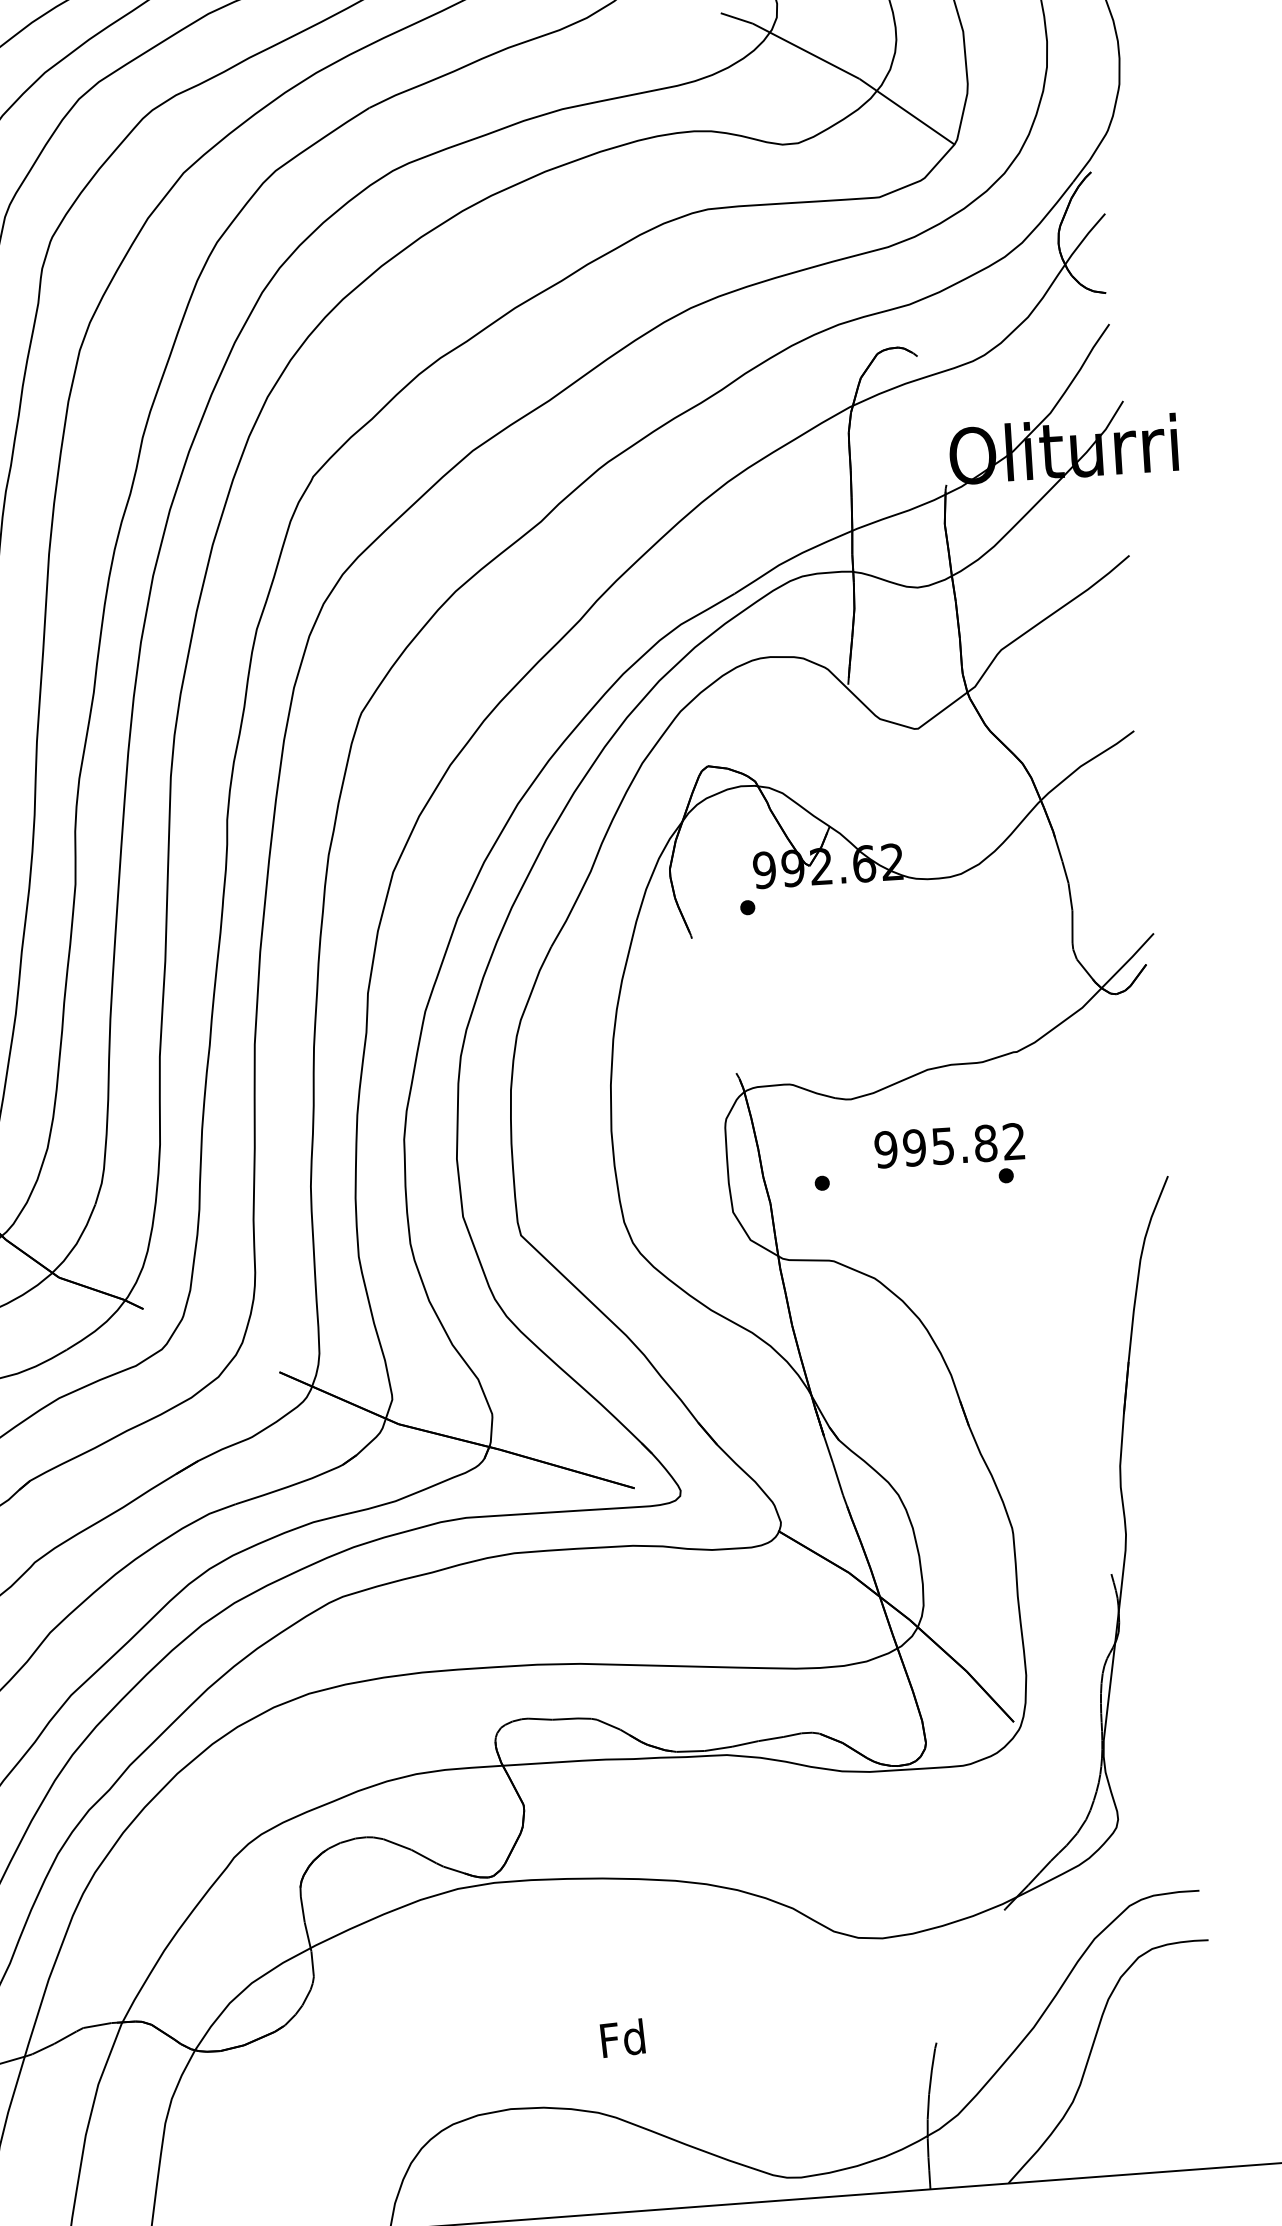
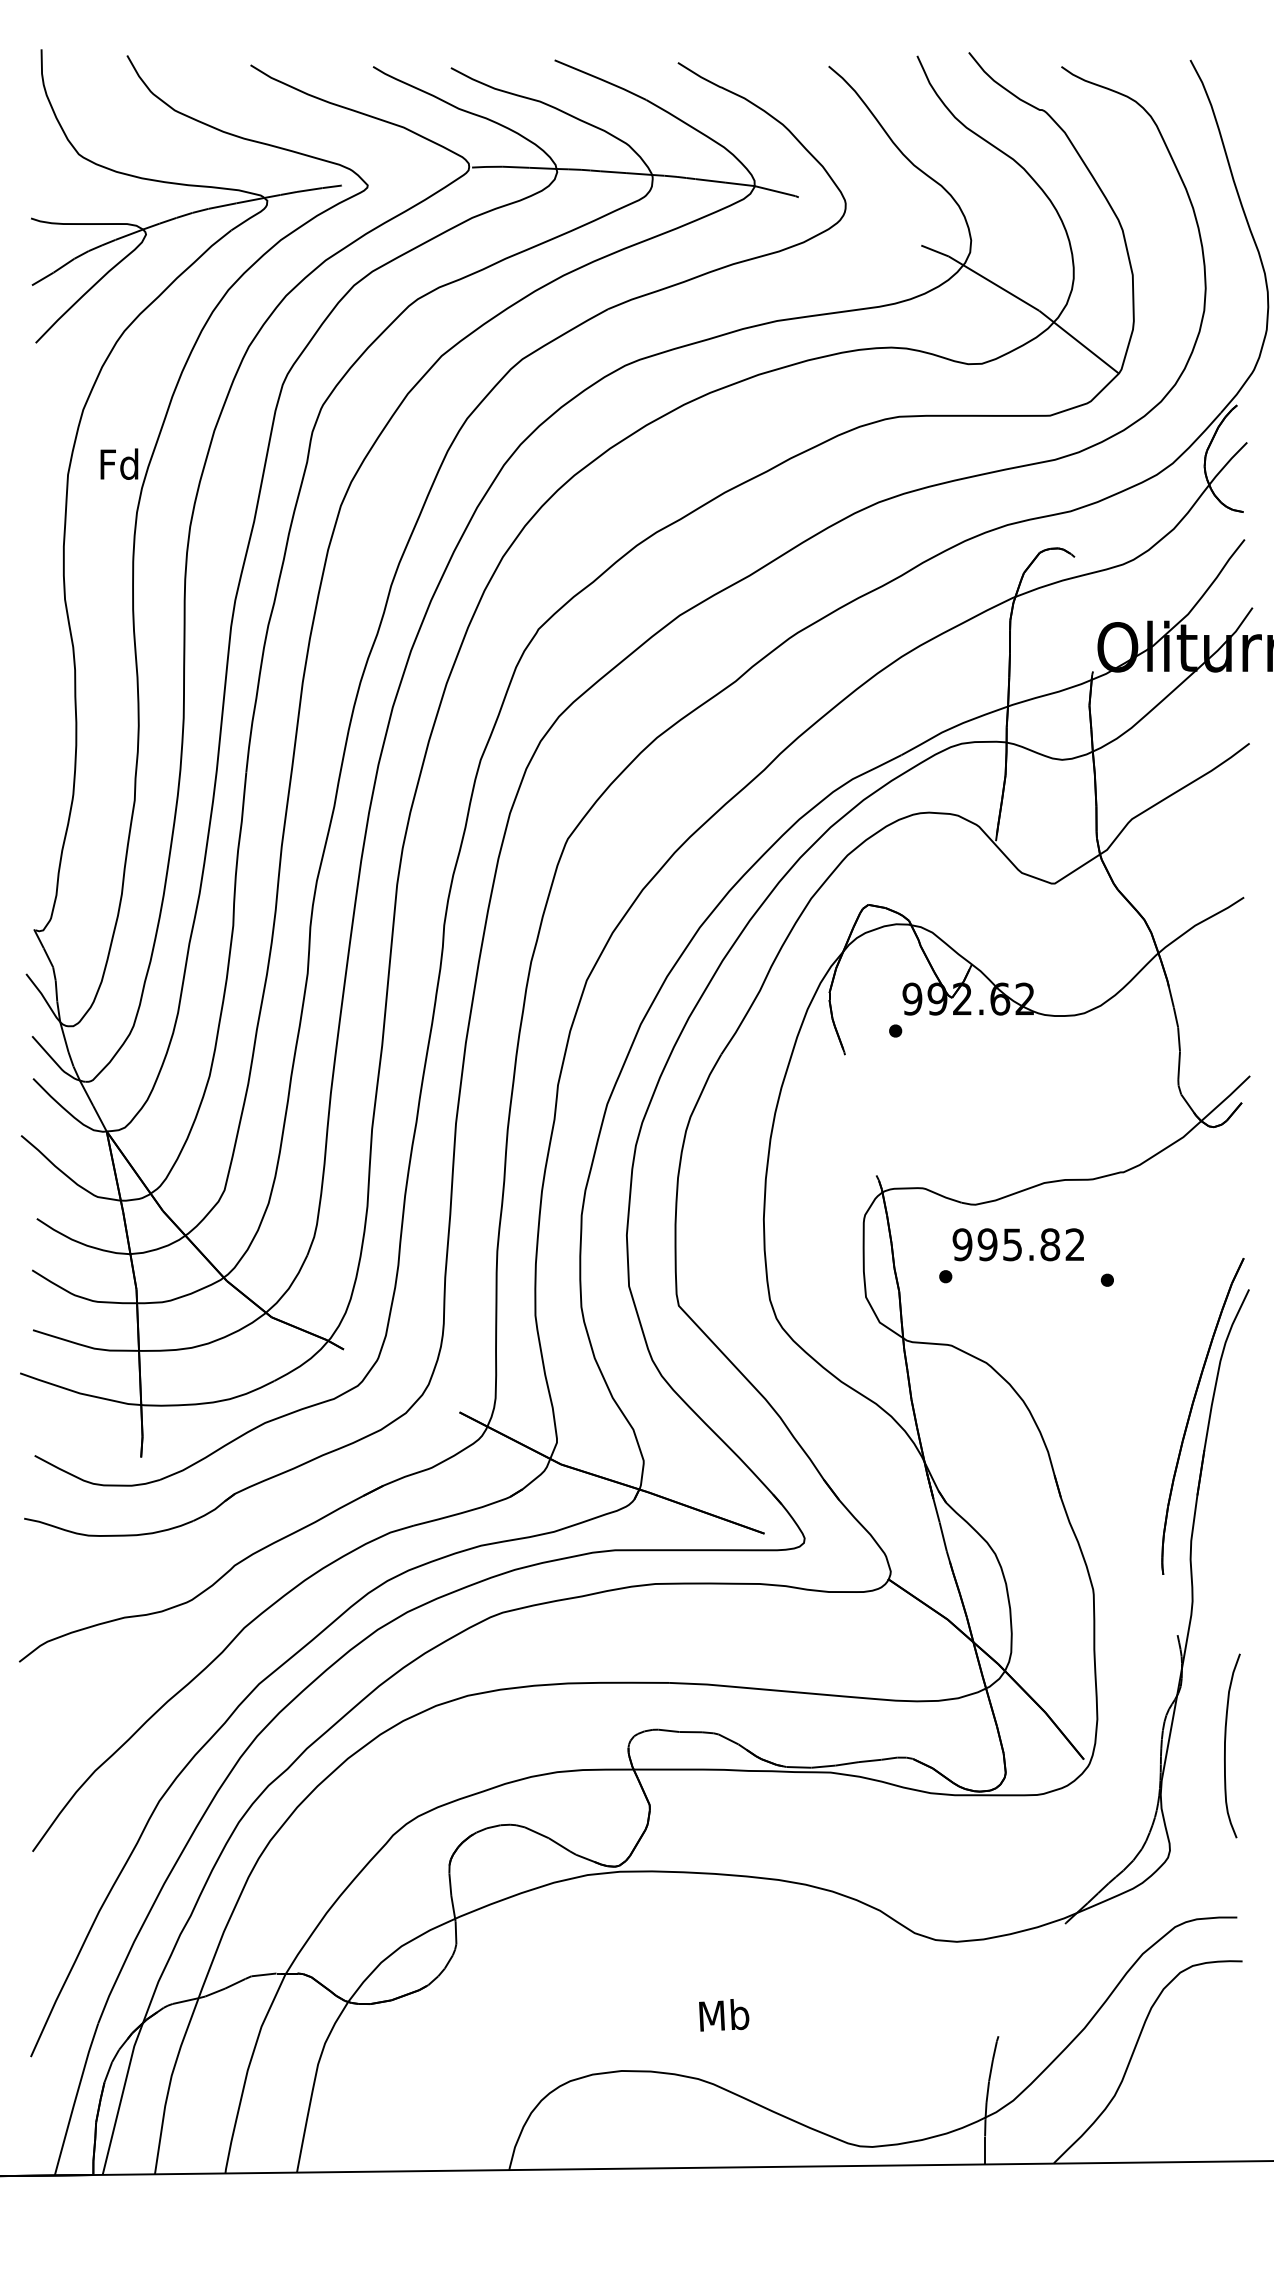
text: (948, 1145) -> (1017, 1244), moved
part: (1111, 1321) -> (1191, 1413), added
curve: (1173, 1696) -> (1225, 1745), added
text: (623, 2037) -> (724, 2014), Fd -> Mb

